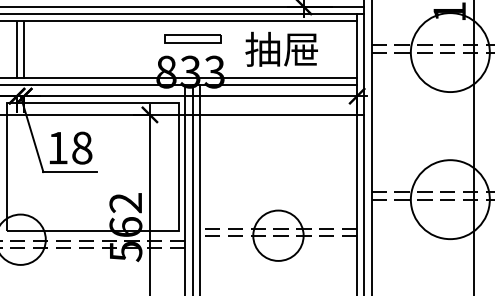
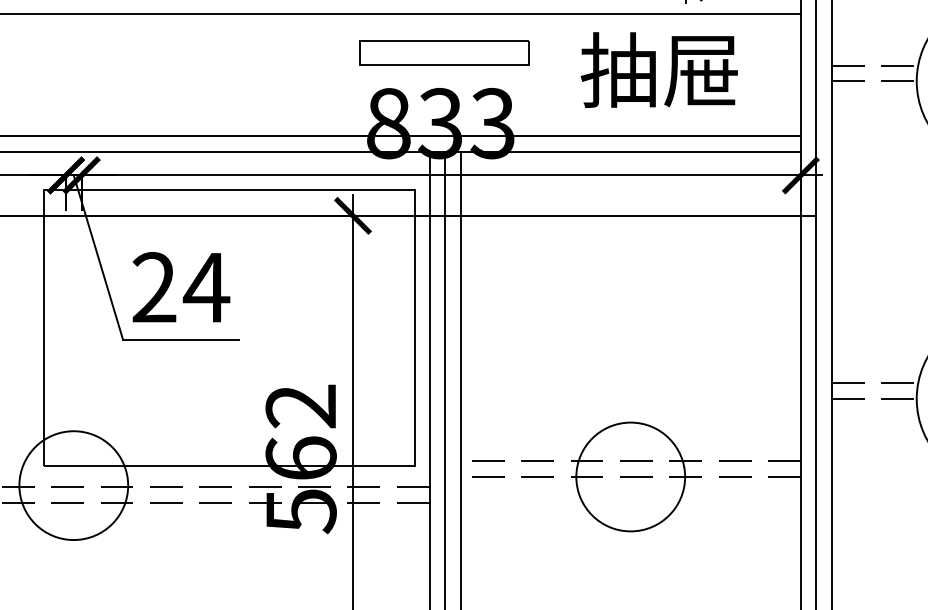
part: (192, 38) -> (445, 50), size x1.4
text: (281, 48) -> (658, 68), moved
line: (17, 50) -> (66, 76), removed
line: (24, 50) -> (82, 76), removed
text: (70, 147) -> (181, 286), 18 -> 24

